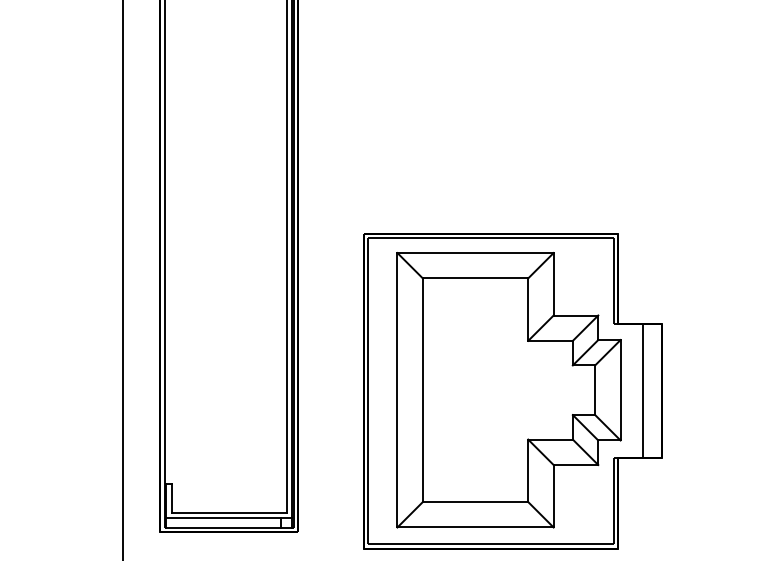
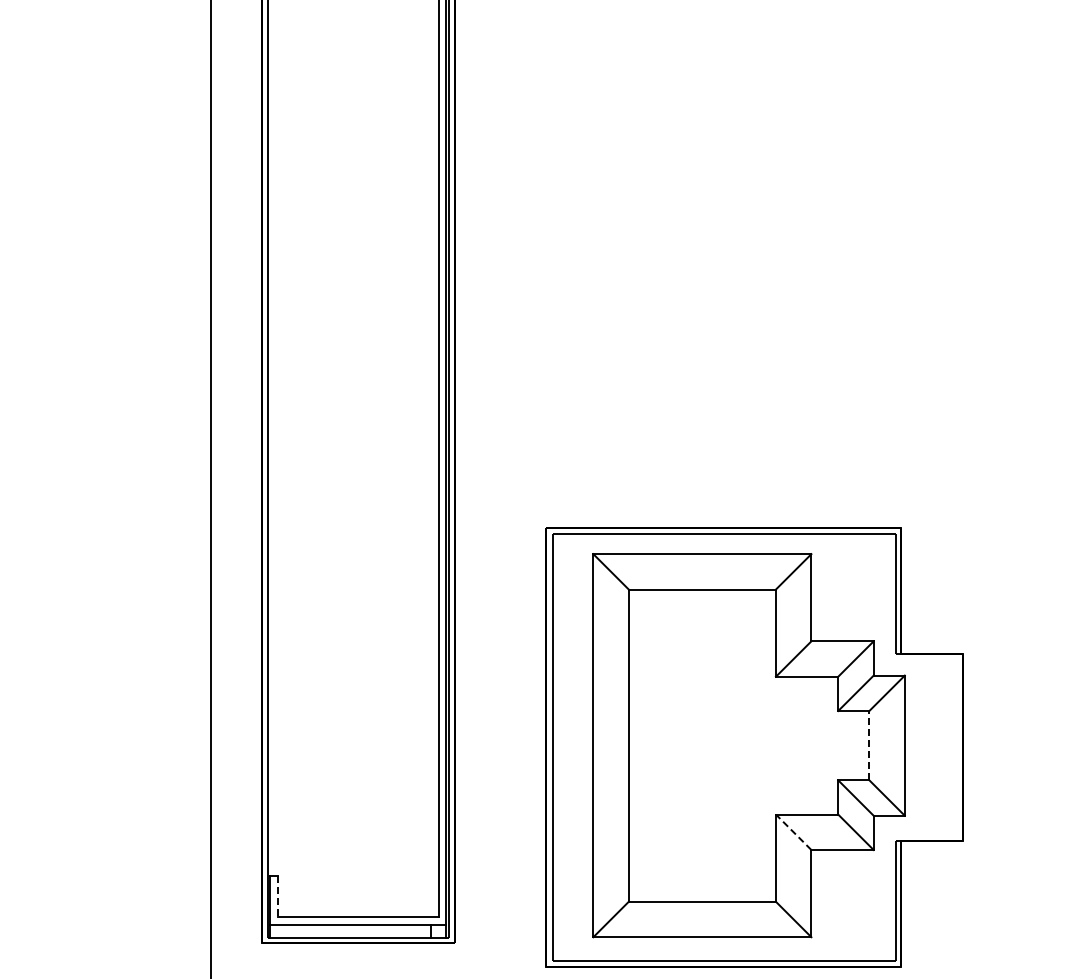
line: (595, 390) -> (869, 745), solid -> dashed
line: (643, 390) -> (936, 746), removed
line: (540, 451) -> (793, 831), solid -> dashed
line: (171, 499) -> (278, 897), solid -> dashed

